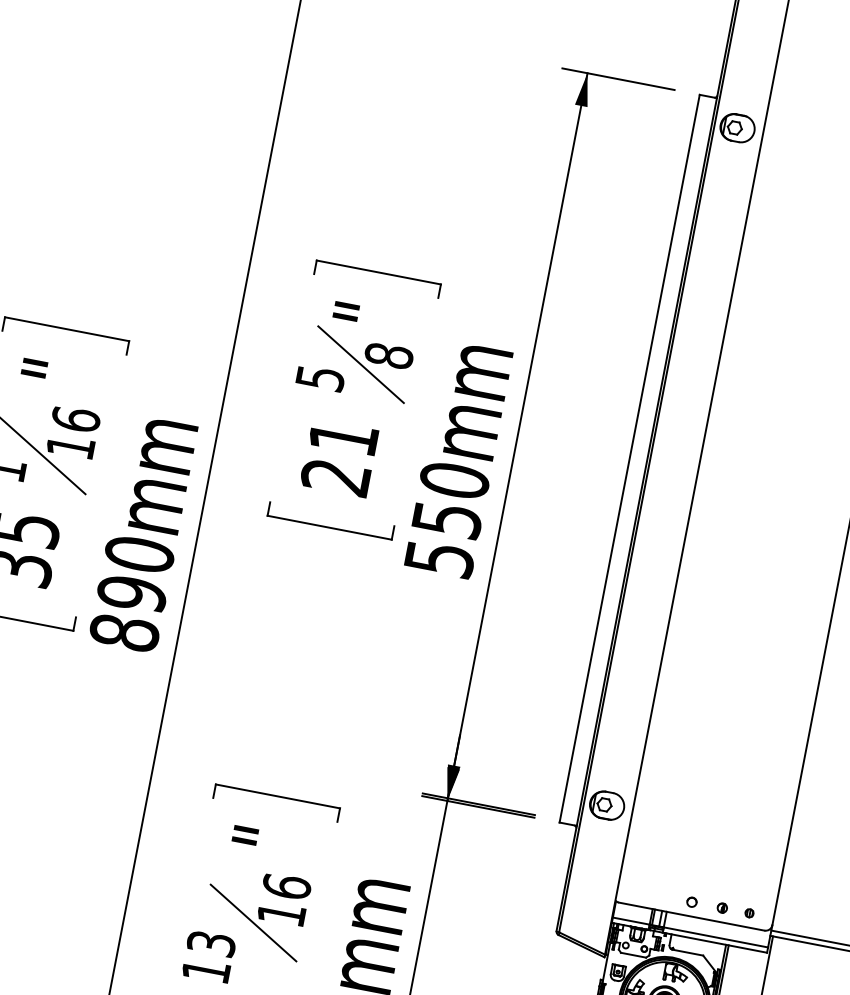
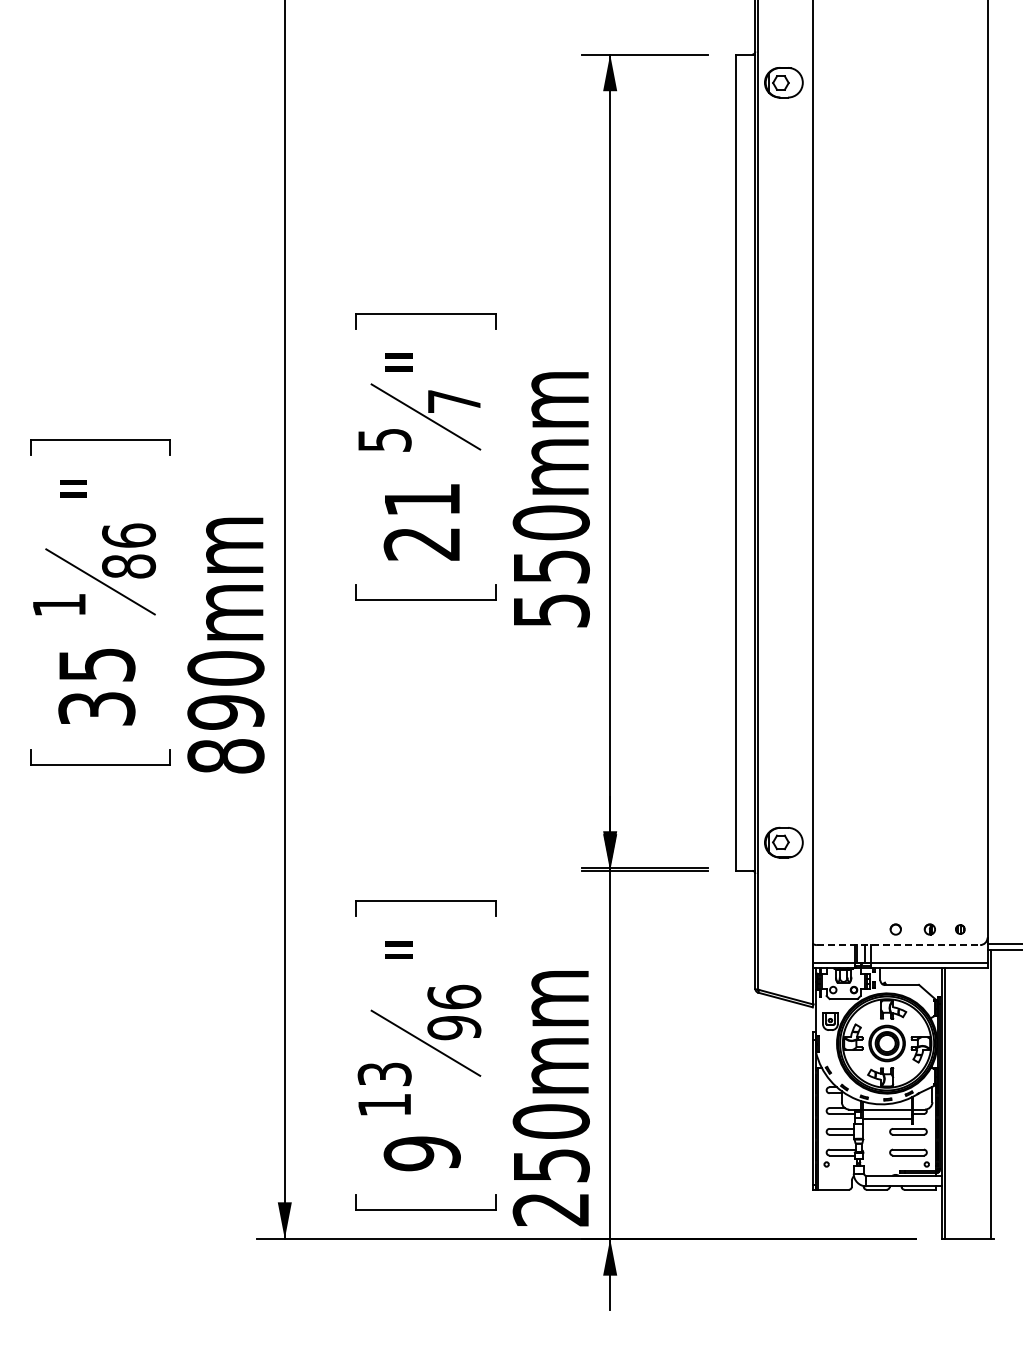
text: (389, 355) -> (454, 401), 8 -> 7
text: (71, 447) -> (129, 566), 16 -> 86
text: (281, 914) -> (454, 1028), 16 -> 96
line: (691, 916) -> (898, 945), solid -> dashed

